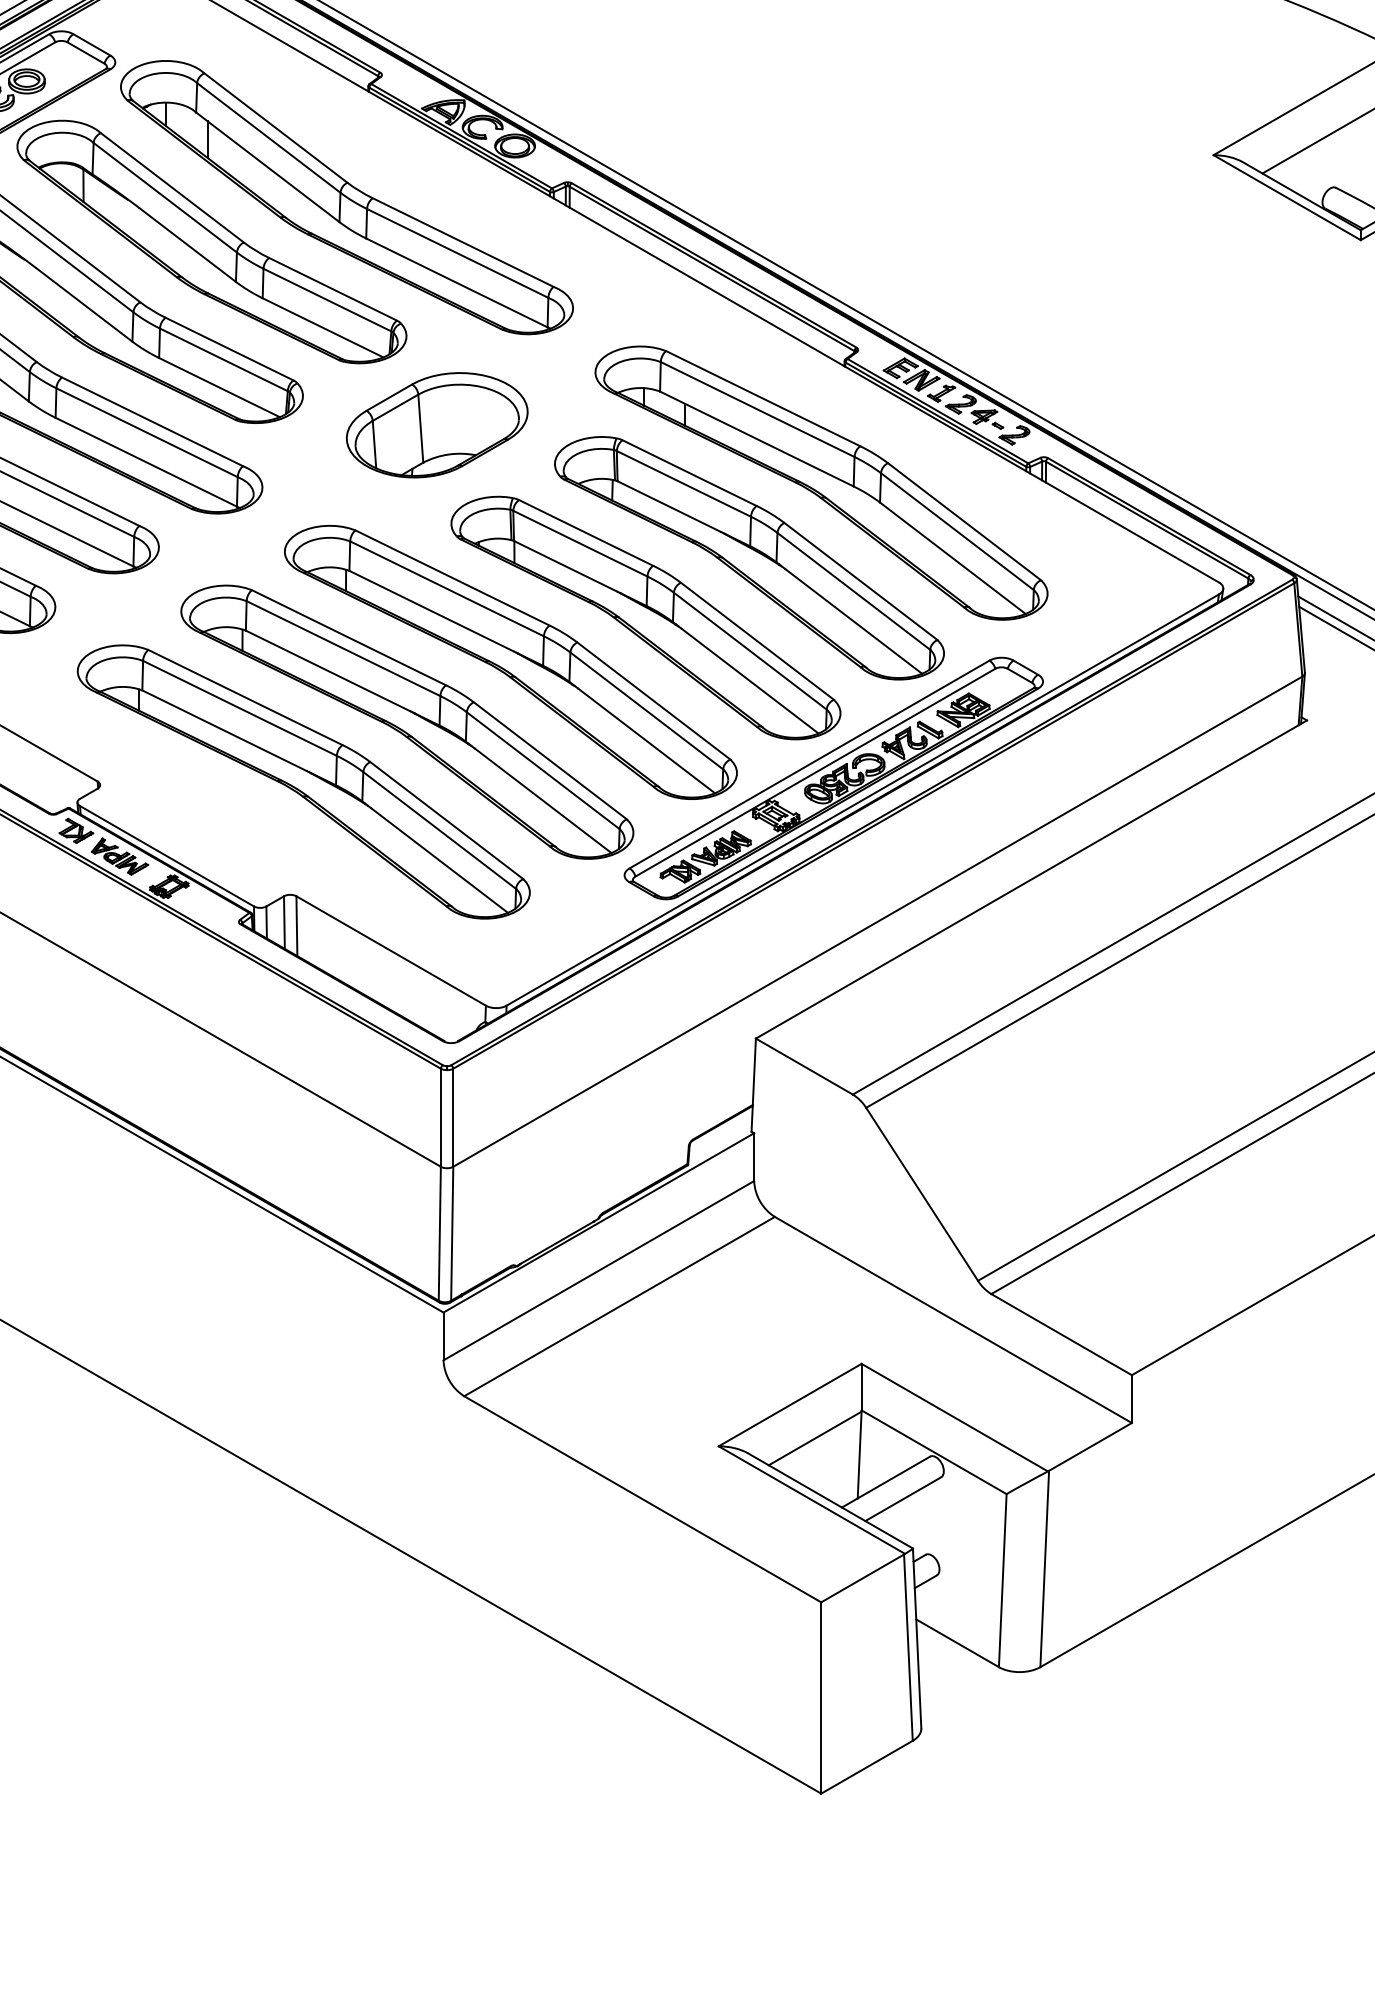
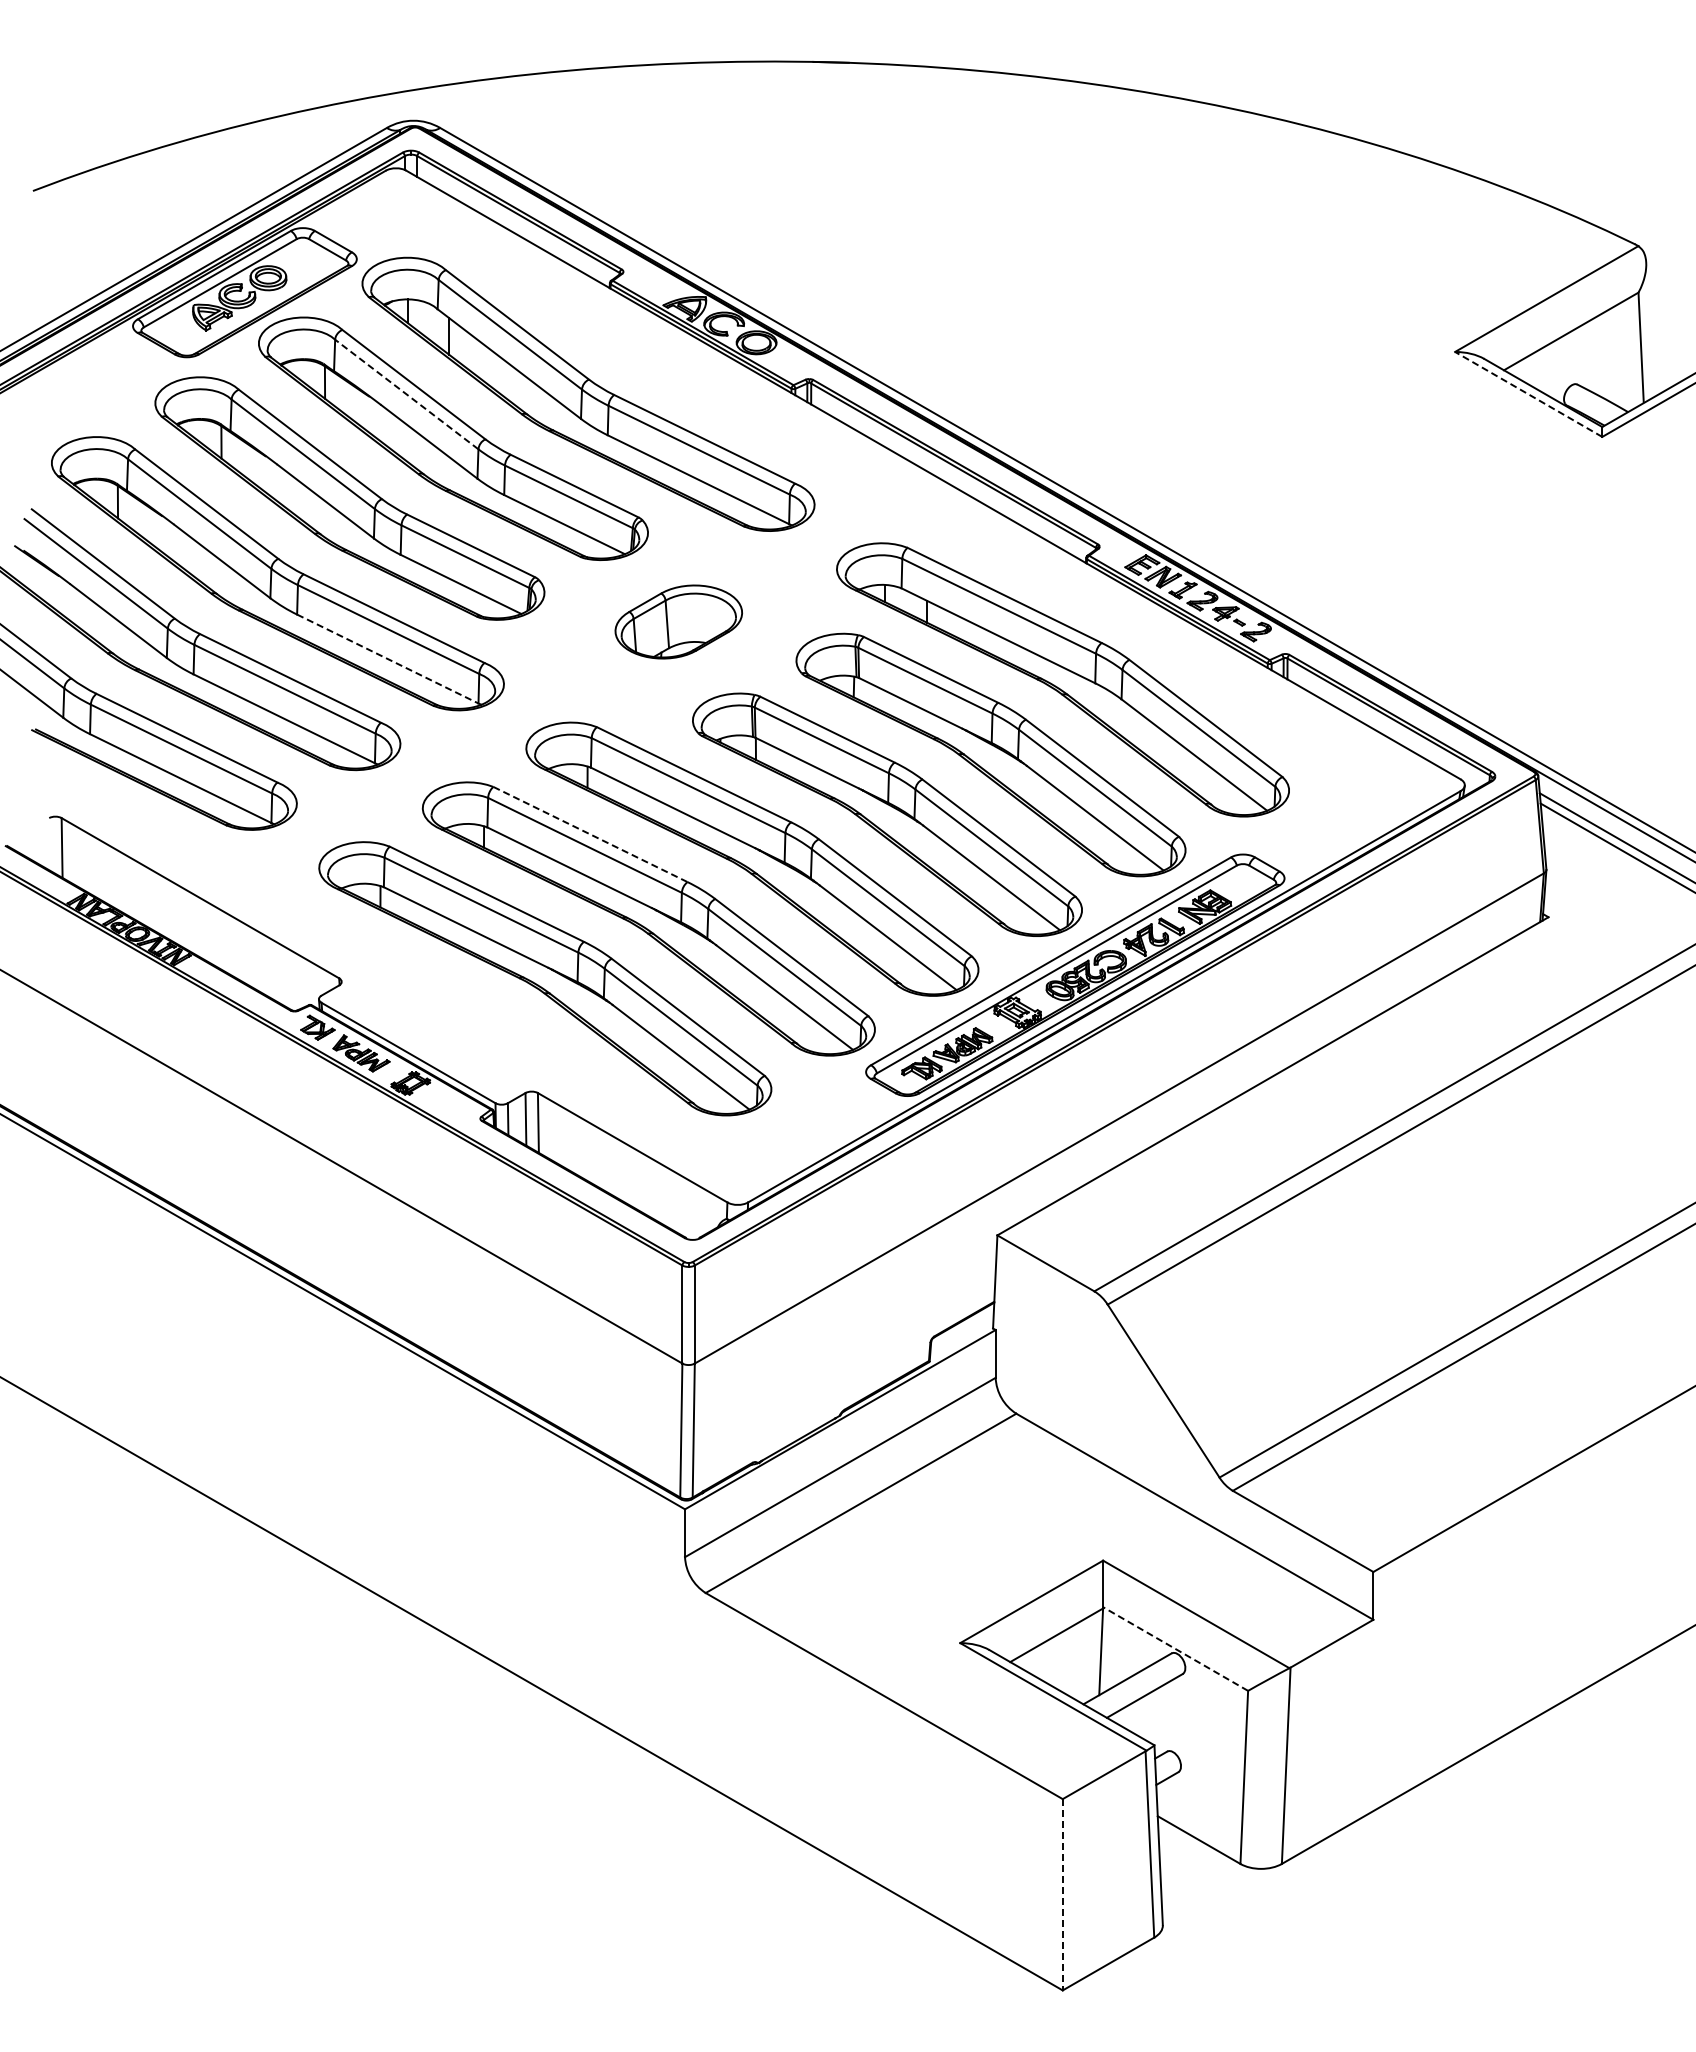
line: (164, 197) -> (406, 394), solid -> dashed
line: (1286, 197) -> (1528, 394), solid -> dashed
part: (436, 424) -> (678, 621), size x0.7
line: (145, 462) -> (387, 659), solid -> dashed
line: (348, 637) -> (590, 834), solid -> dashed
line: (933, 1452) -> (1175, 1649), solid -> dashed
line: (820, 1697) -> (1062, 1894), solid -> dashed

